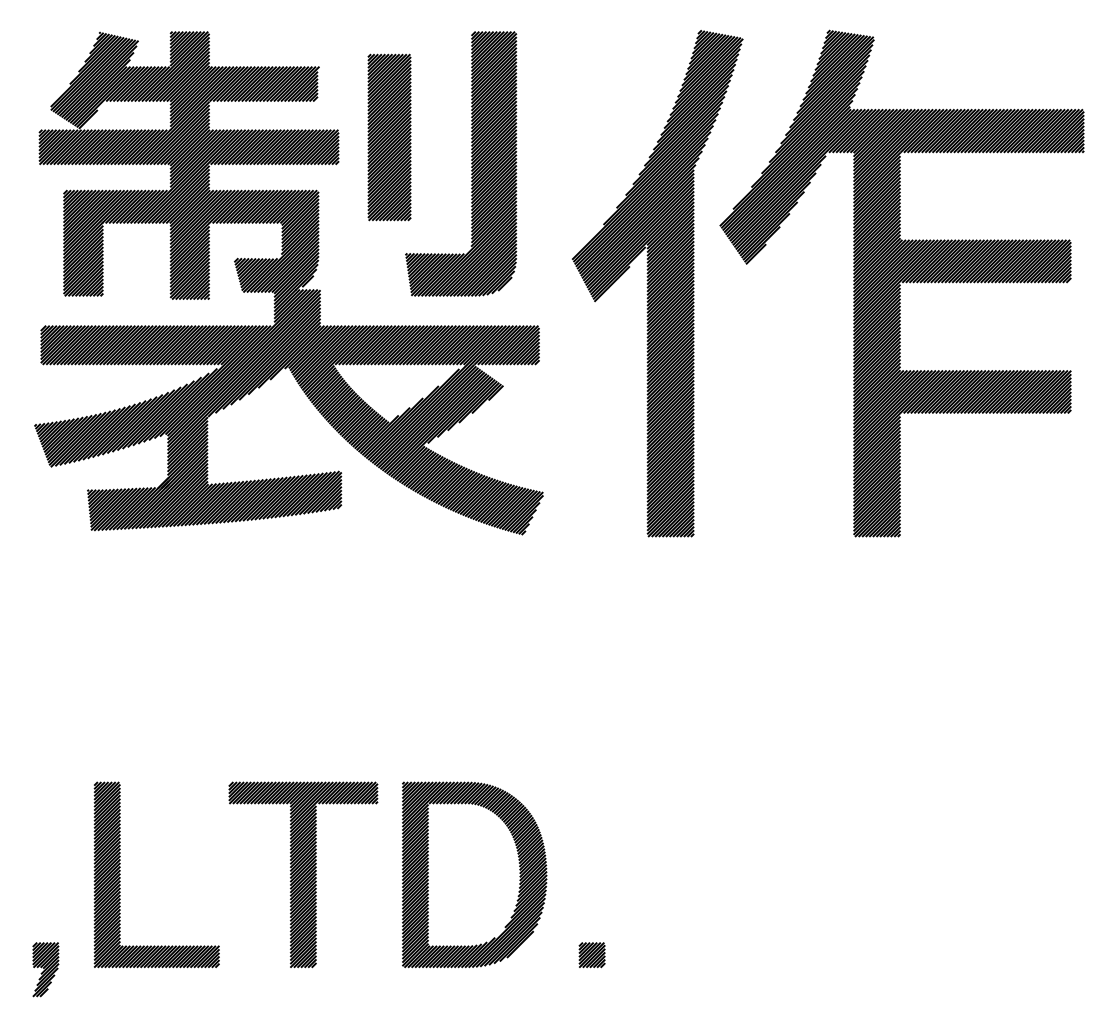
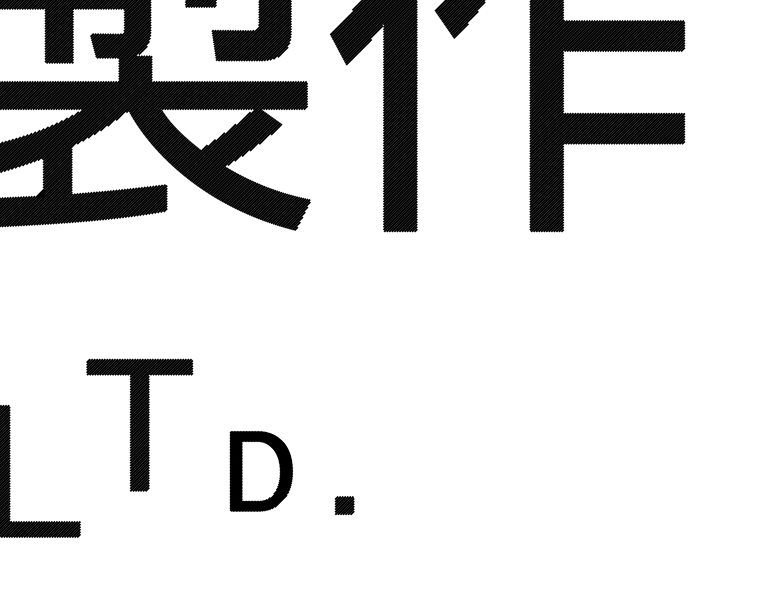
part: (303, 874) -> (139, 424), moved
part: (474, 874) -> (261, 471), size x0.6
part: (591, 955) -> (344, 505), moved

